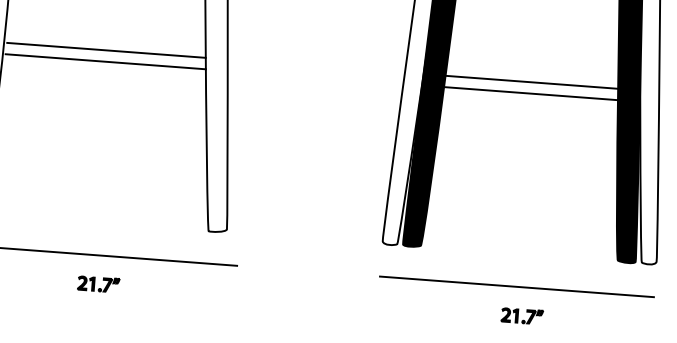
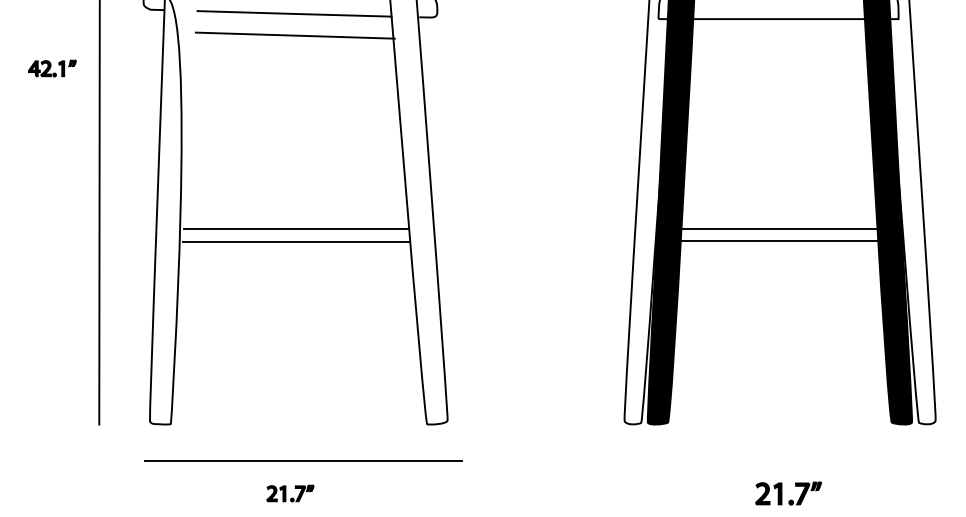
part: (98, 284) -> (290, 493), moved
line: (516, 286) -> (779, 460), removed
part: (522, 316) -> (788, 493), size x1.4

